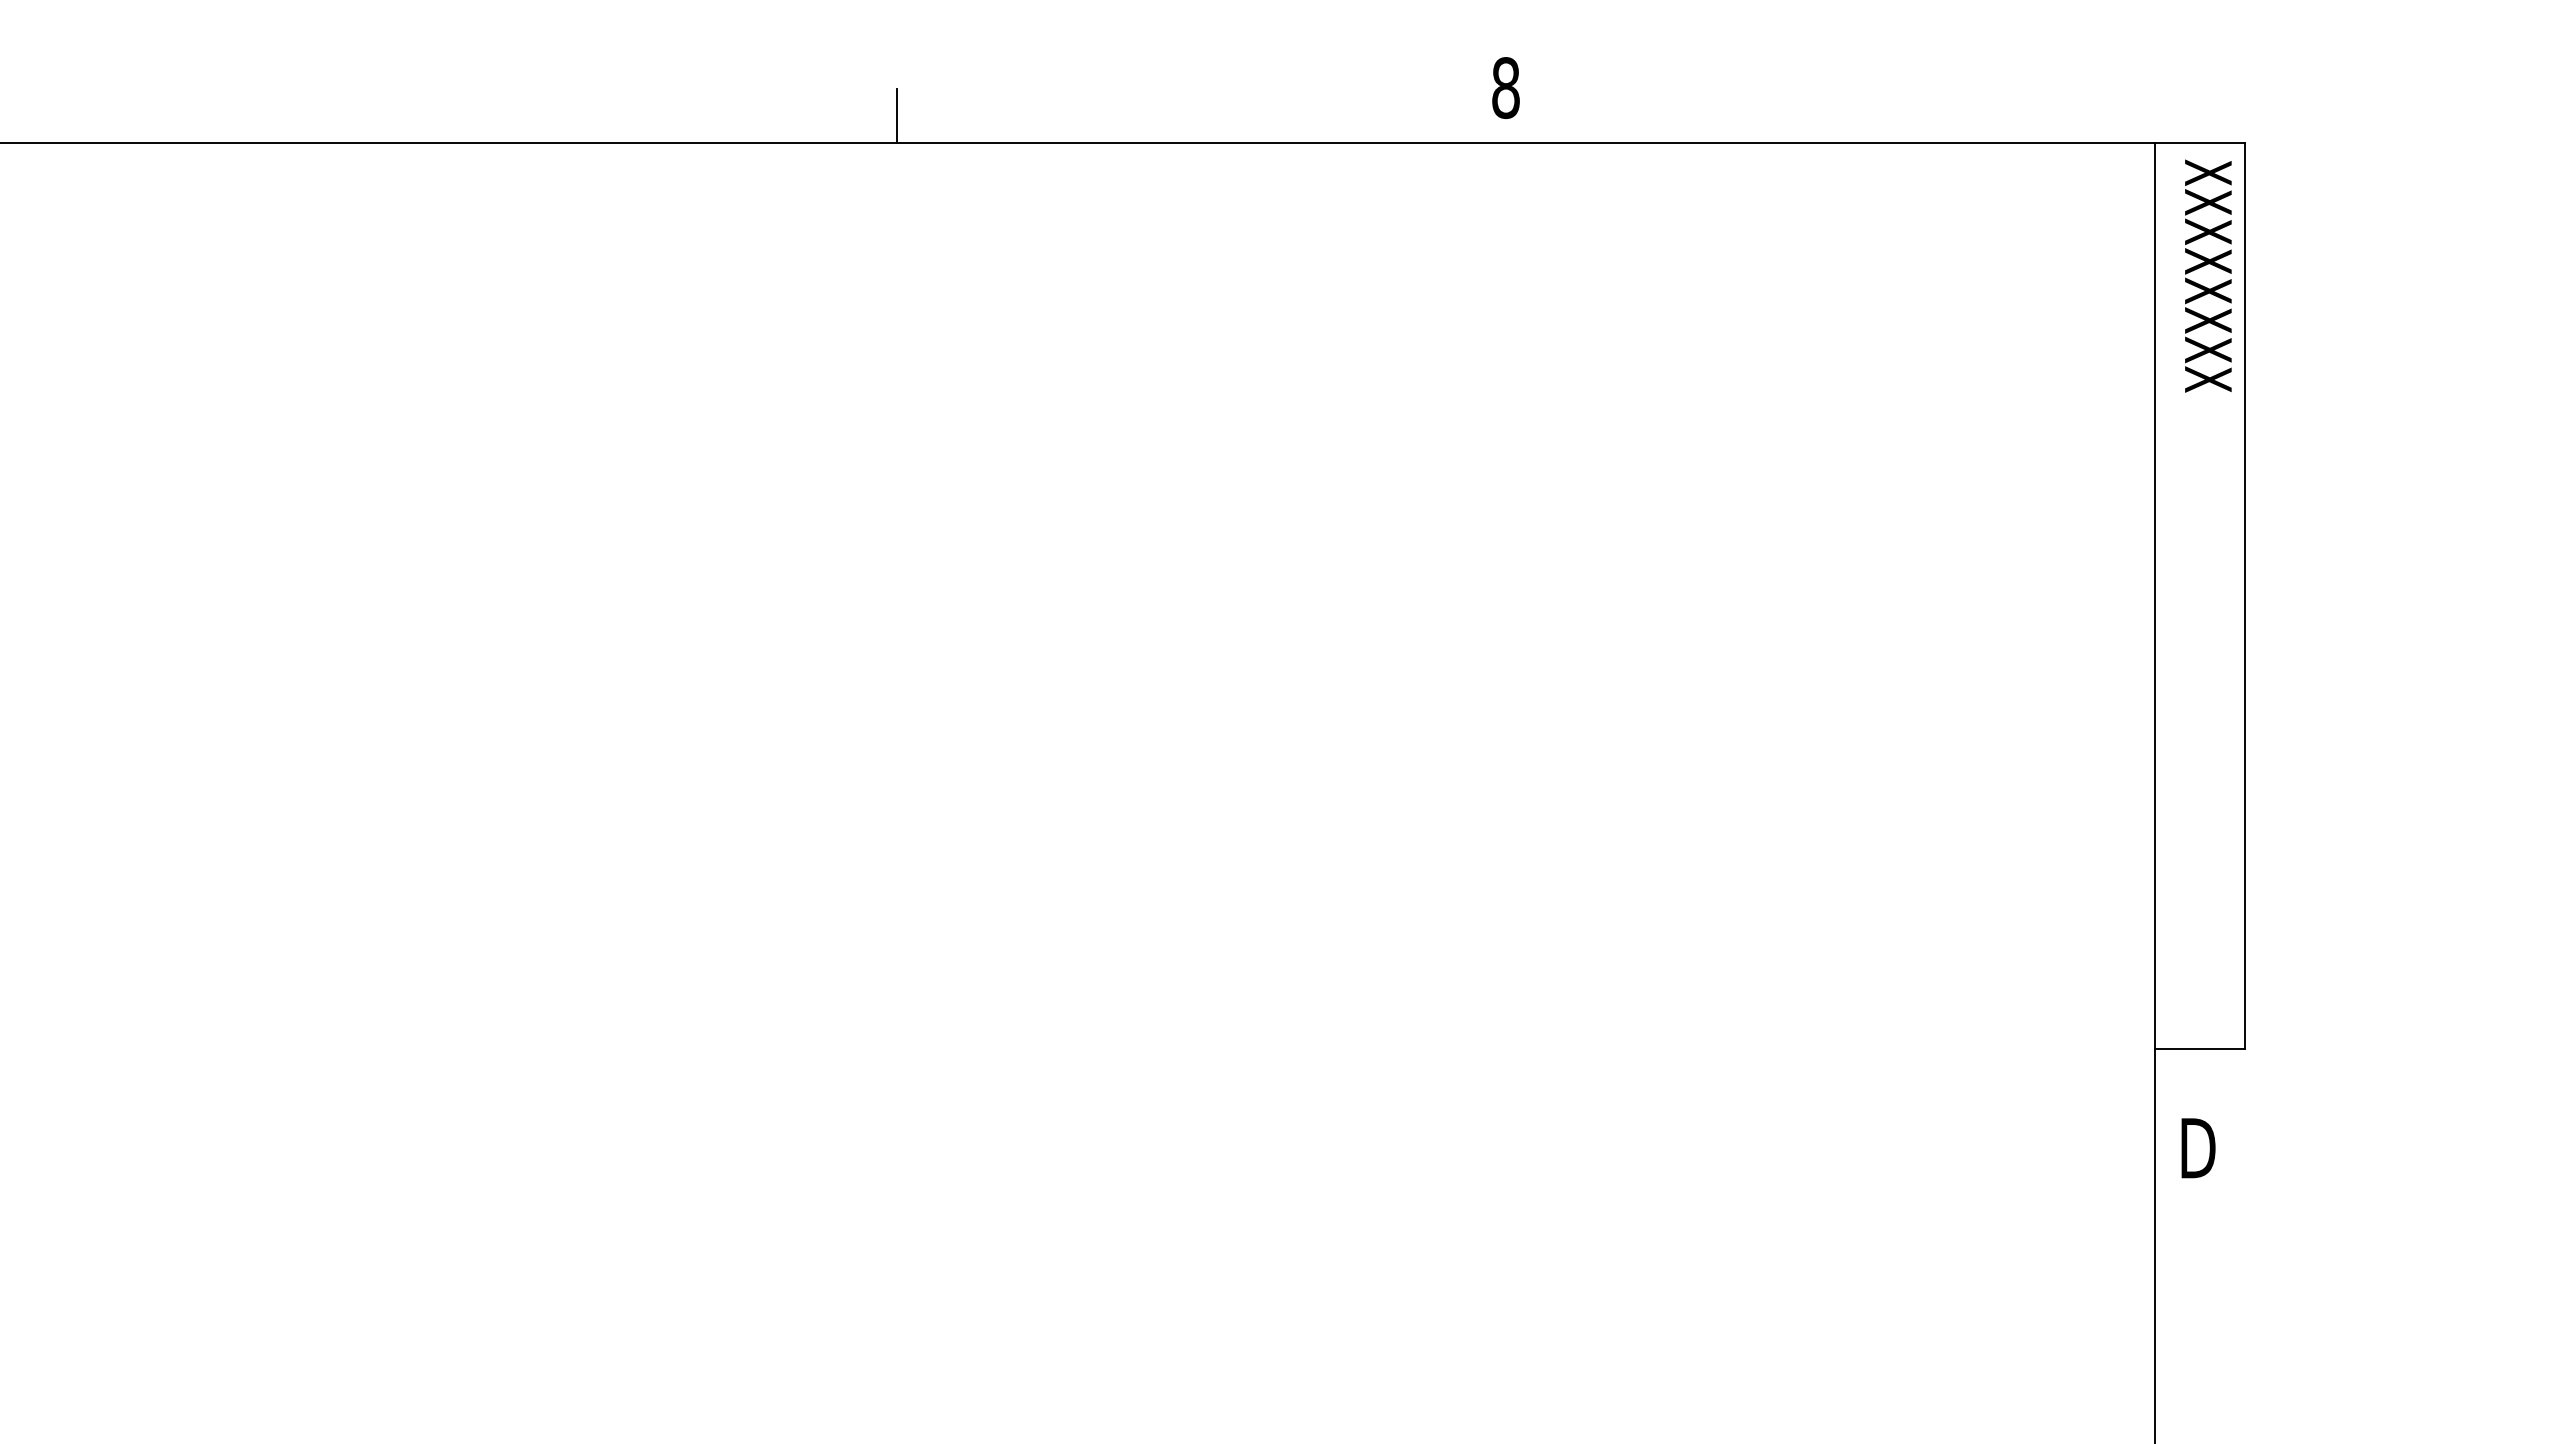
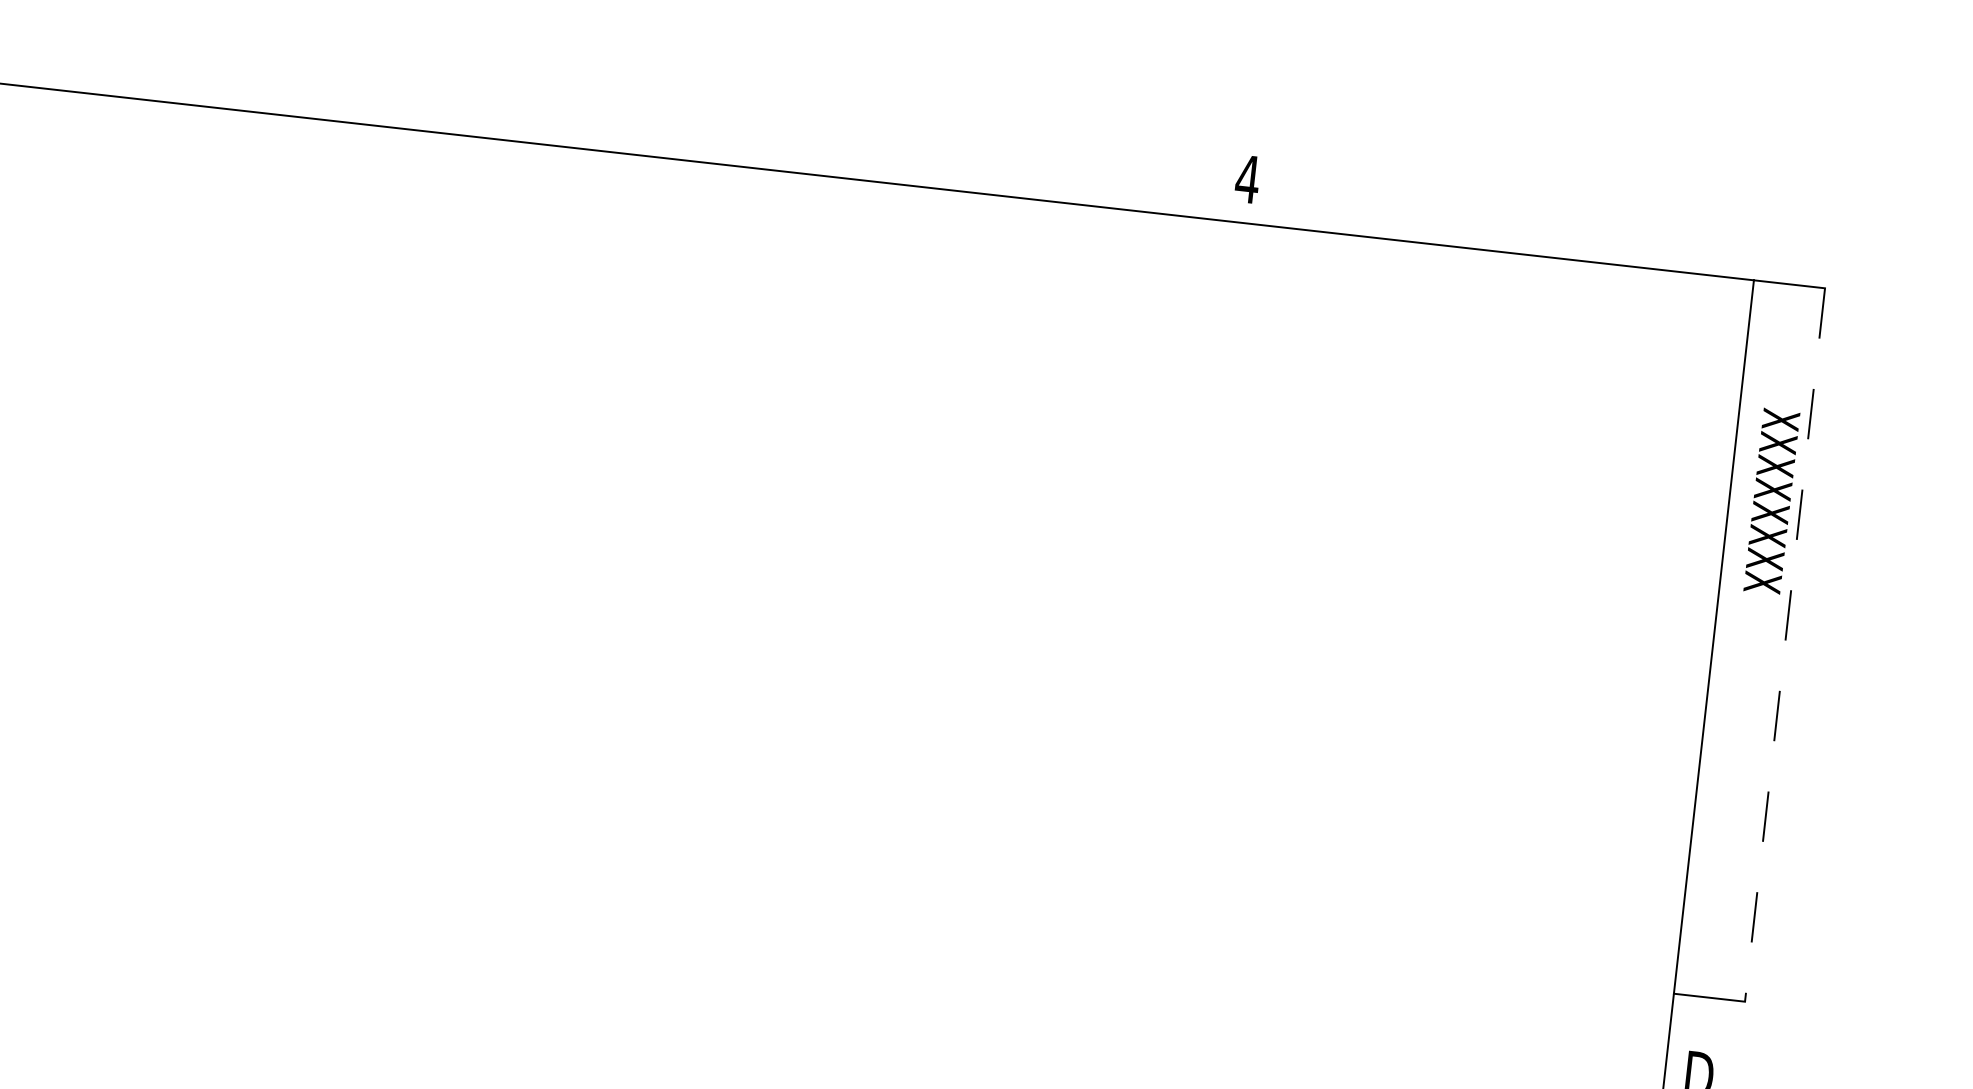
text: (1505, 88) -> (1247, 179), 8 -> 4
line: (896, 116) -> (765, 147), removed
text: (2208, 275) -> (1772, 500), moved
line: (2244, 596) -> (1784, 645), solid -> dashed

